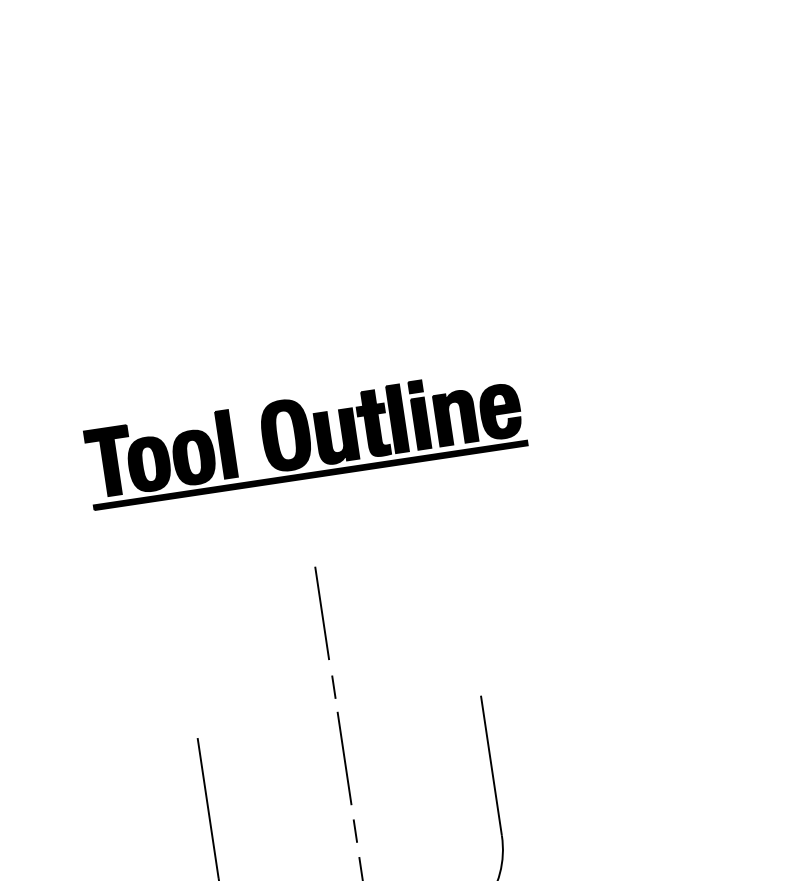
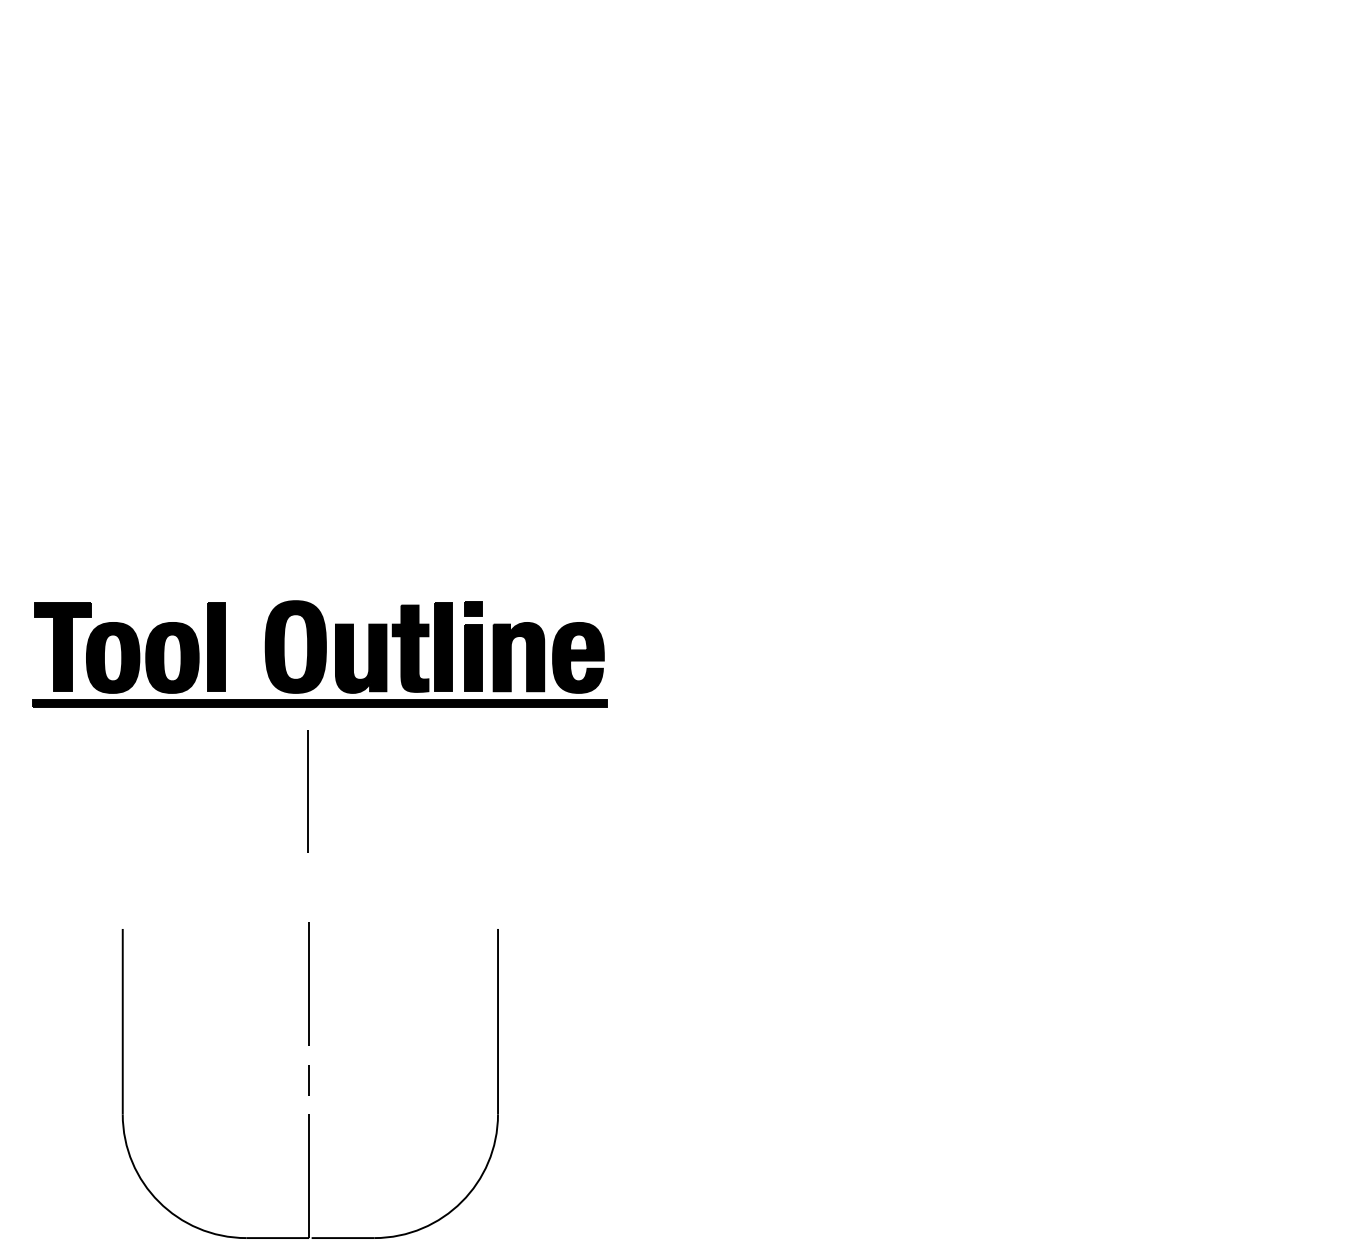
part: (304, 437) -> (319, 653), moved
line: (333, 687) -> (308, 889), removed

